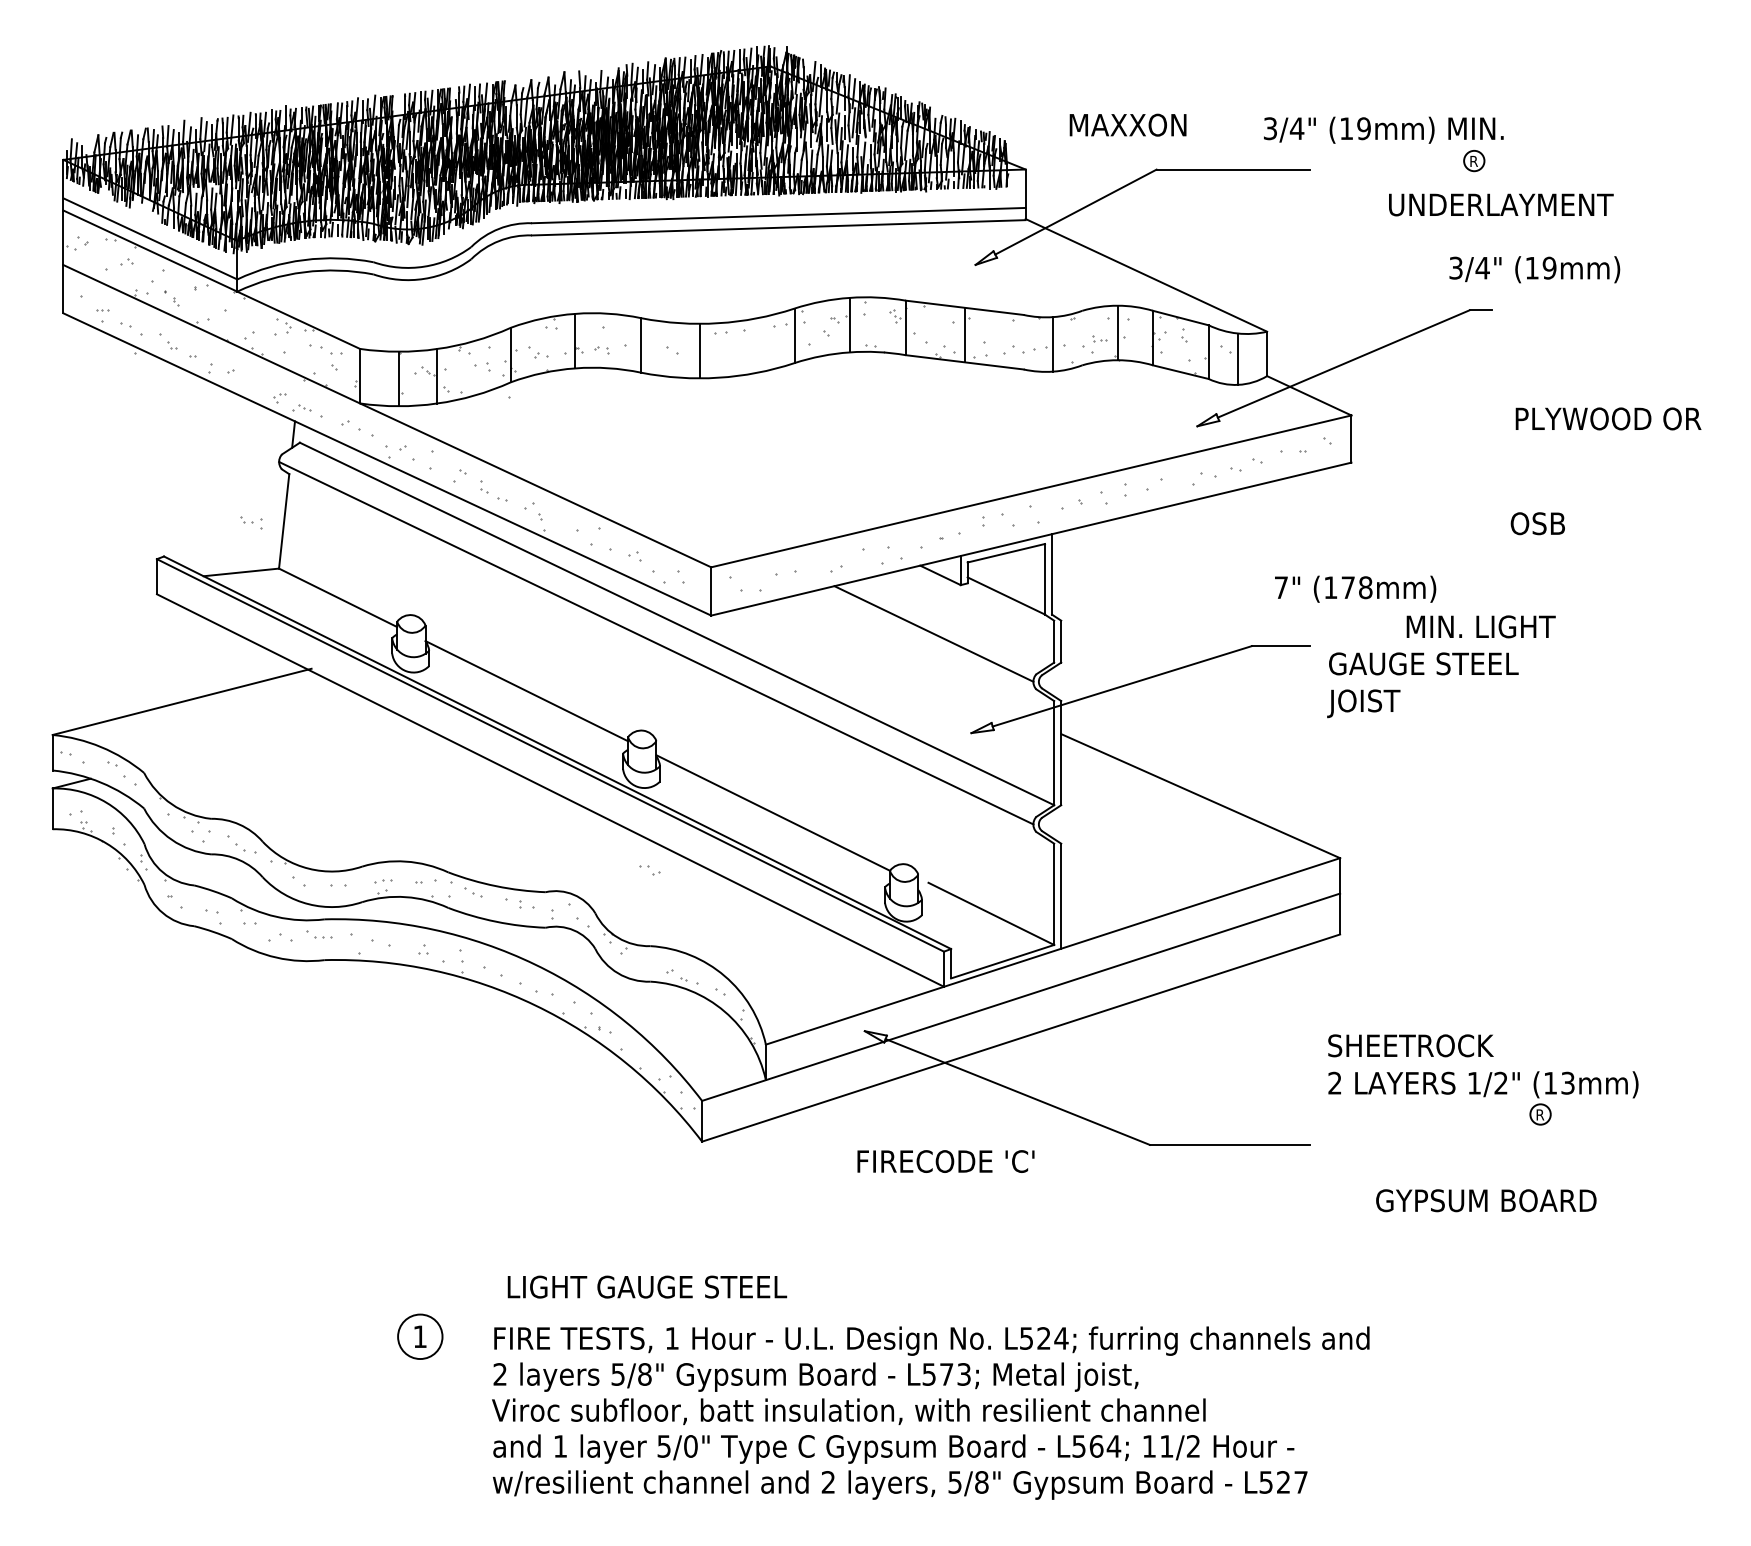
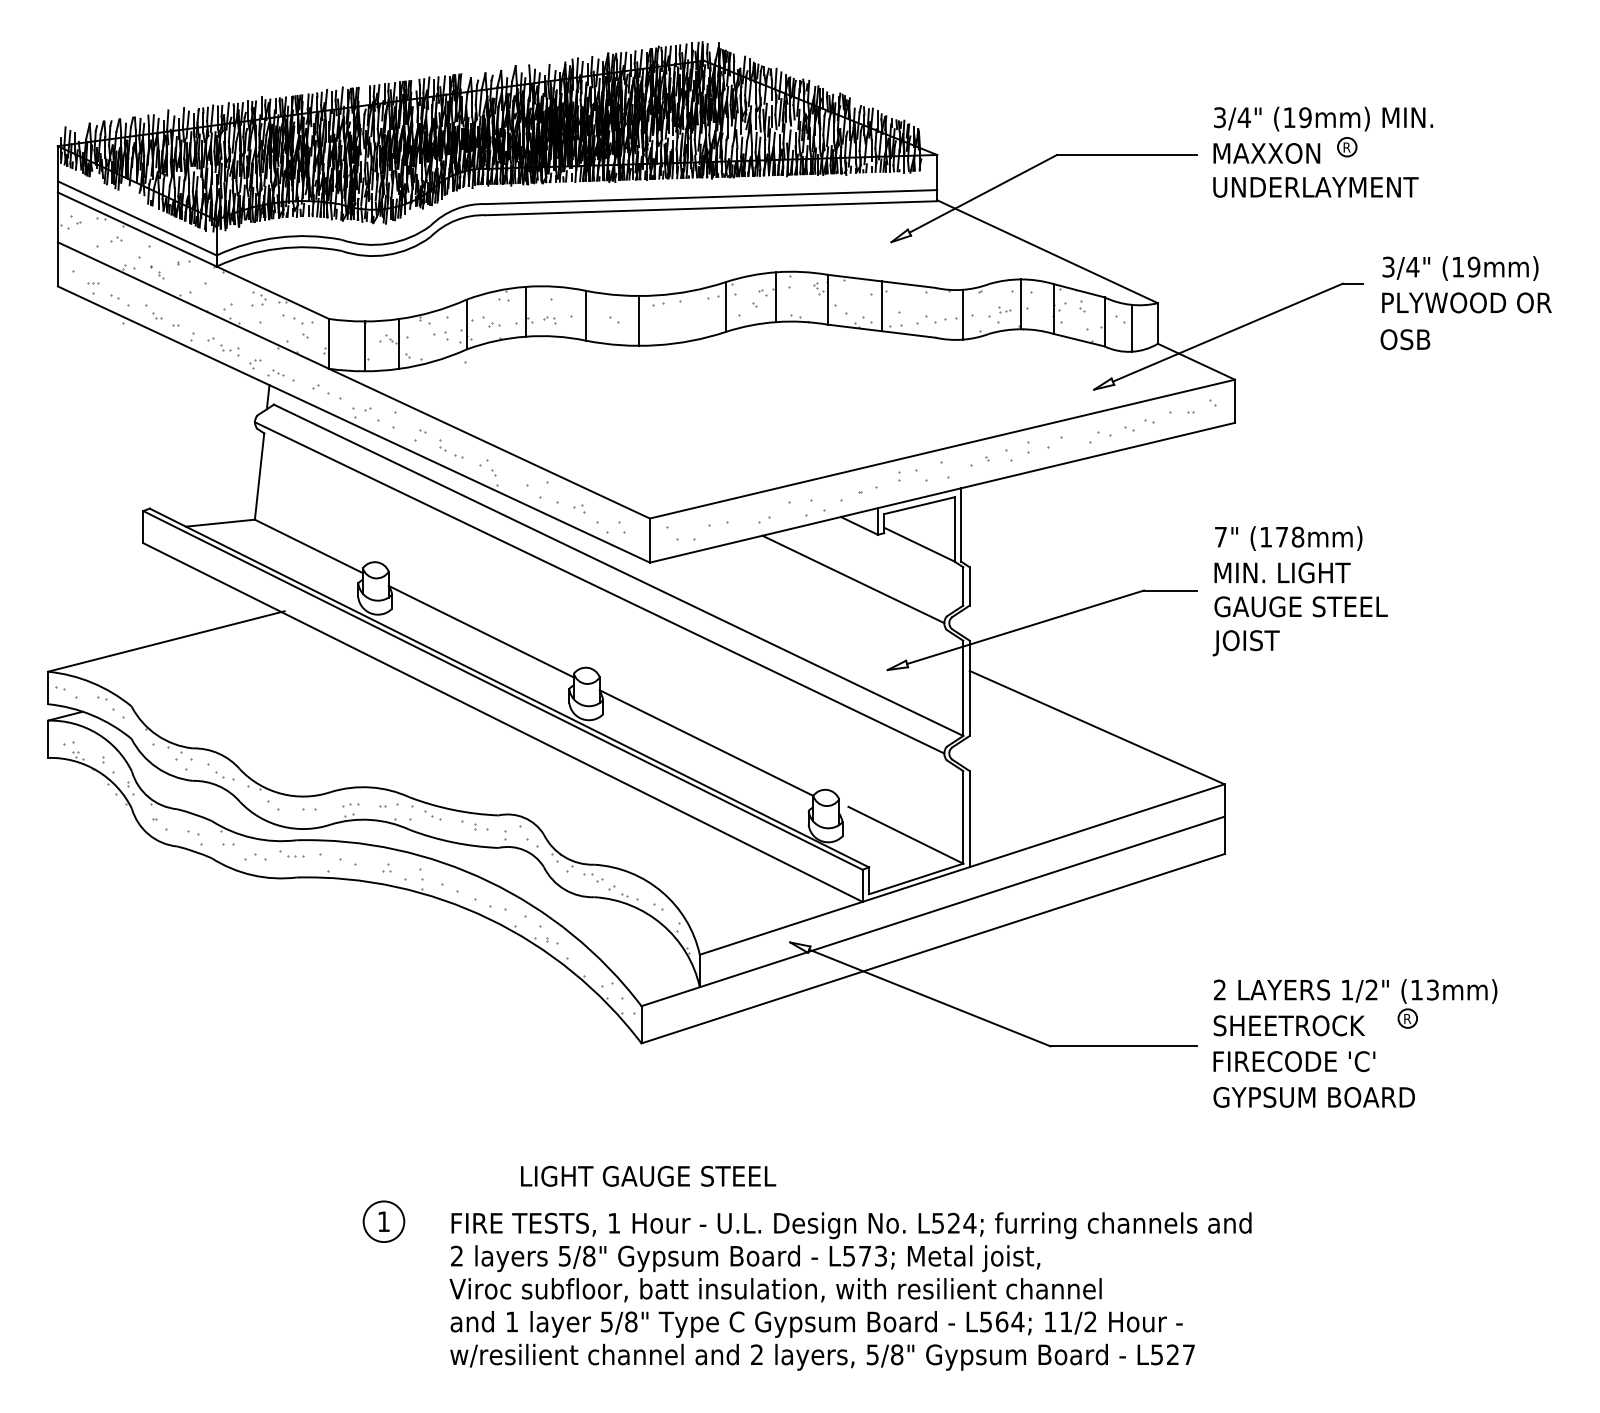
text: (1127, 125) -> (1266, 153), moved
text: (1383, 129) -> (1323, 118), moved
text: (1500, 205) -> (1315, 187), moved
text: (1534, 269) -> (1460, 268), moved
text: (1608, 418) -> (1466, 302), moved
part: (251, 522) -> (229, 350), moved
text: (1538, 523) -> (1405, 339), moved
text: (1355, 589) -> (1288, 538), moved
text: (1481, 626) -> (1282, 572), moved
part: (649, 870) -> (593, 877), moved
text: (1410, 1045) -> (1288, 1025), moved
text: (946, 1161) -> (1294, 1061), moved
text: (1485, 1200) -> (1313, 1097), moved
text: (647, 1286) -> (648, 1175), moved
text: (691, 1445) -> (631, 1321), 5/0" -> 5/8"

